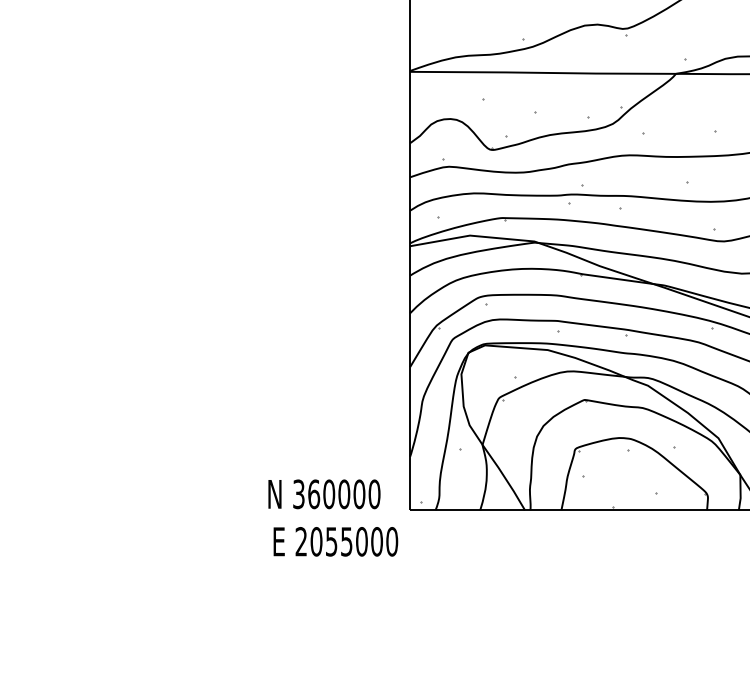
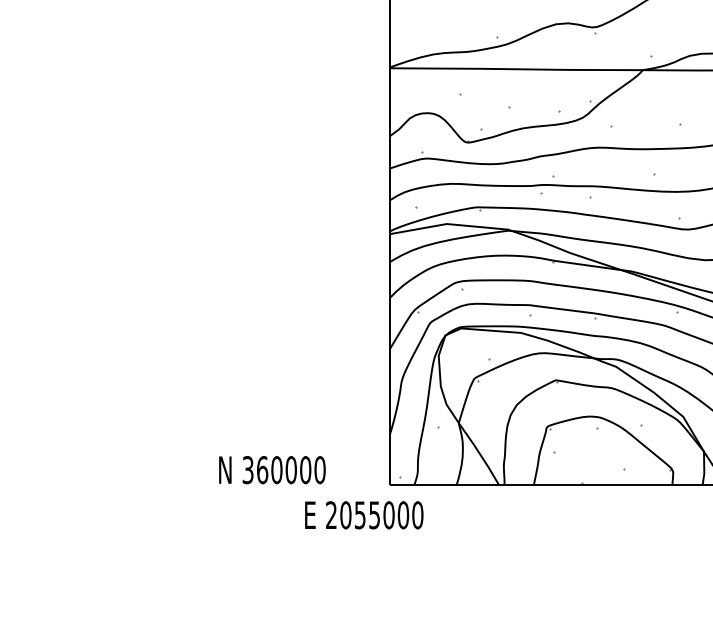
text: (324, 494) -> (272, 470), moved
text: (336, 542) -> (364, 515), moved

